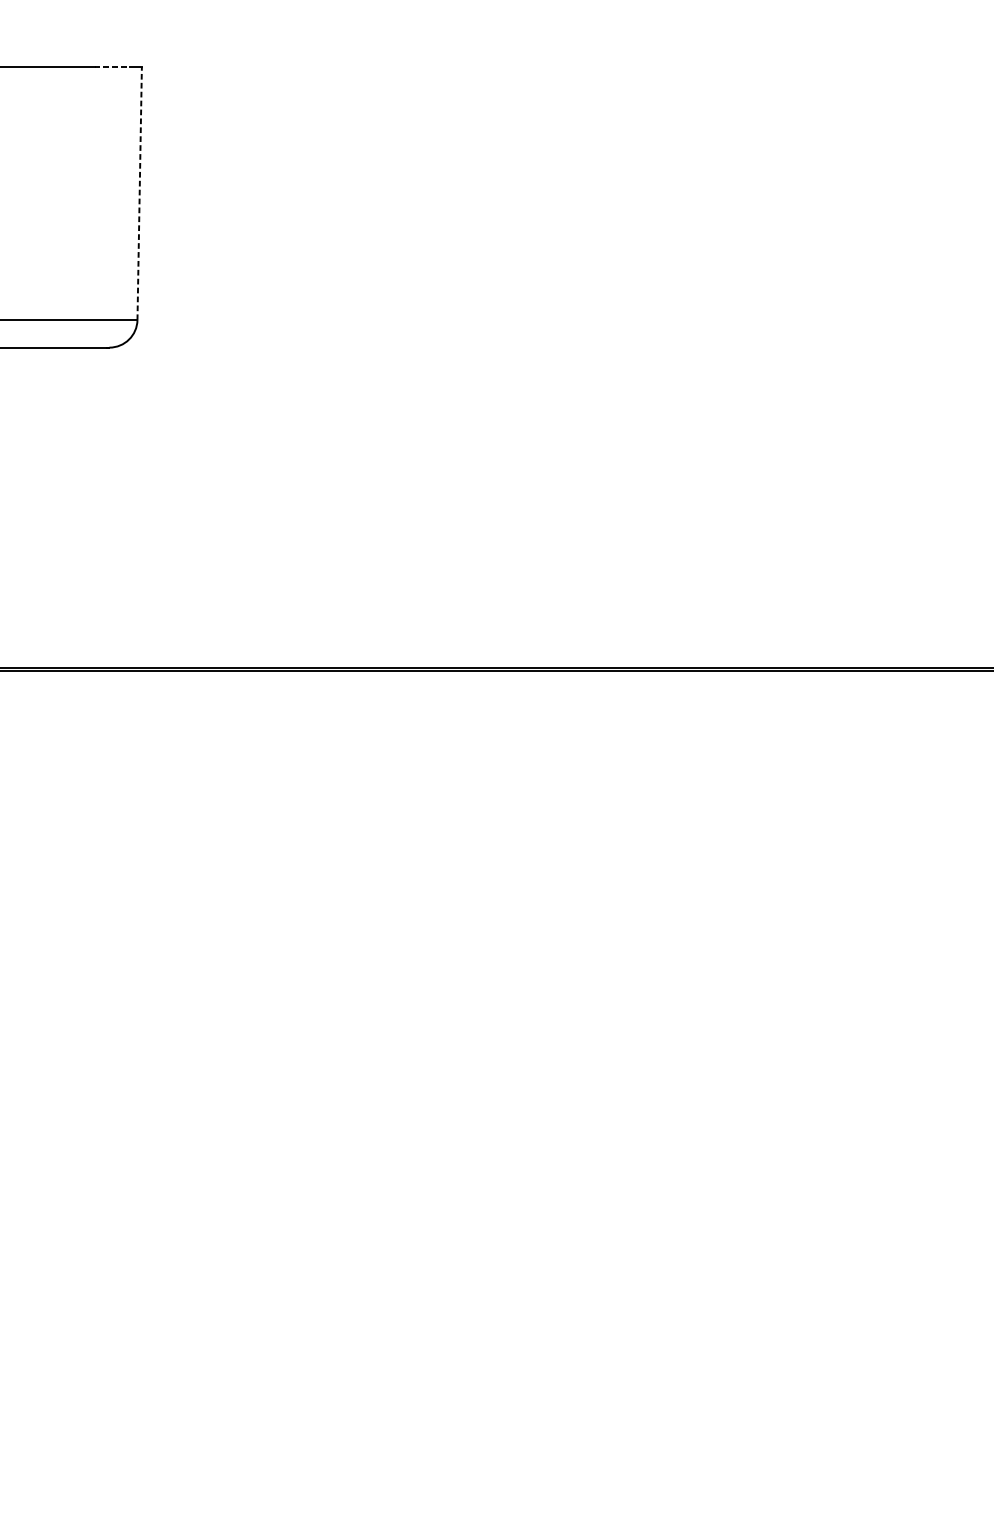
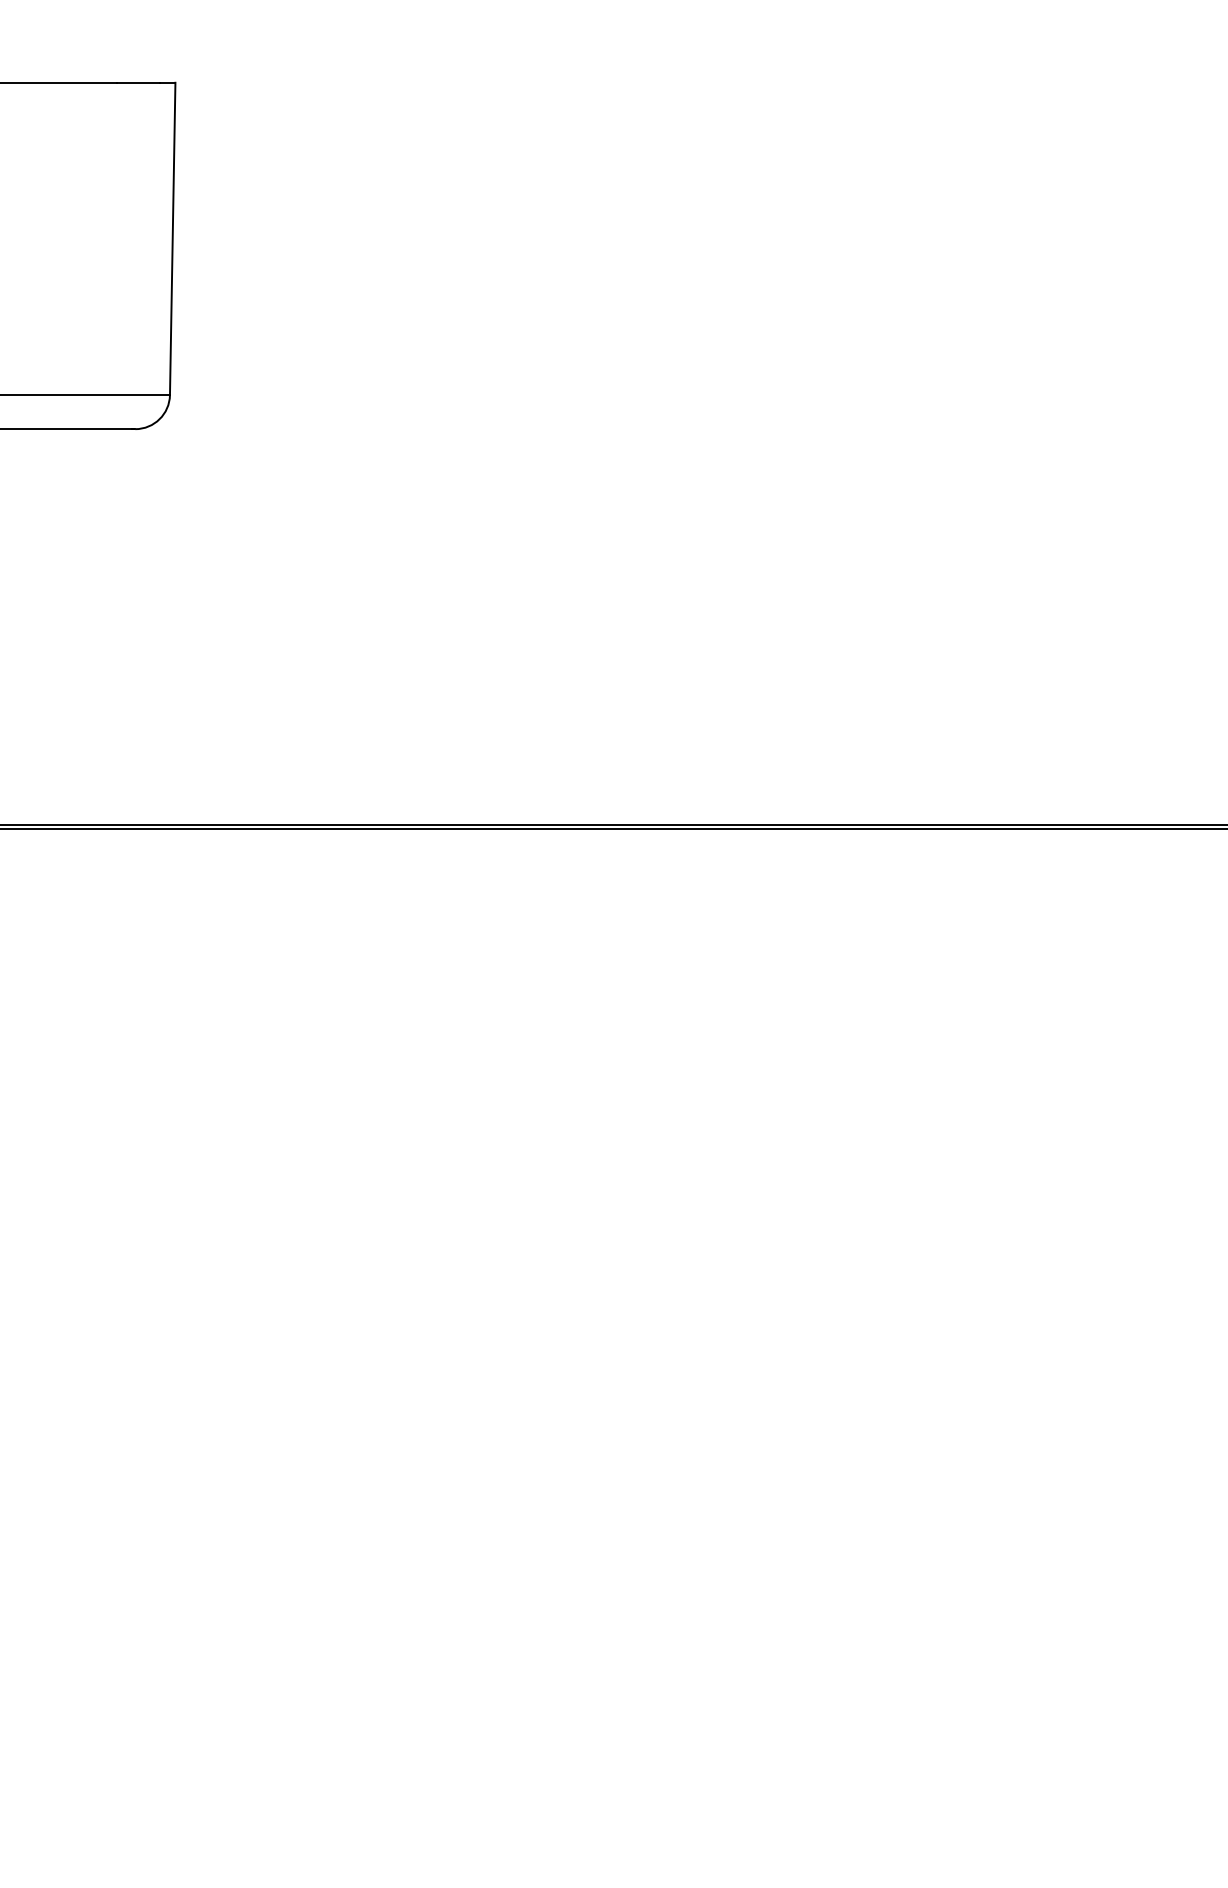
line: (111, 66) -> (138, 82), dashed -> solid
line: (139, 193) -> (172, 238), dashed -> solid

